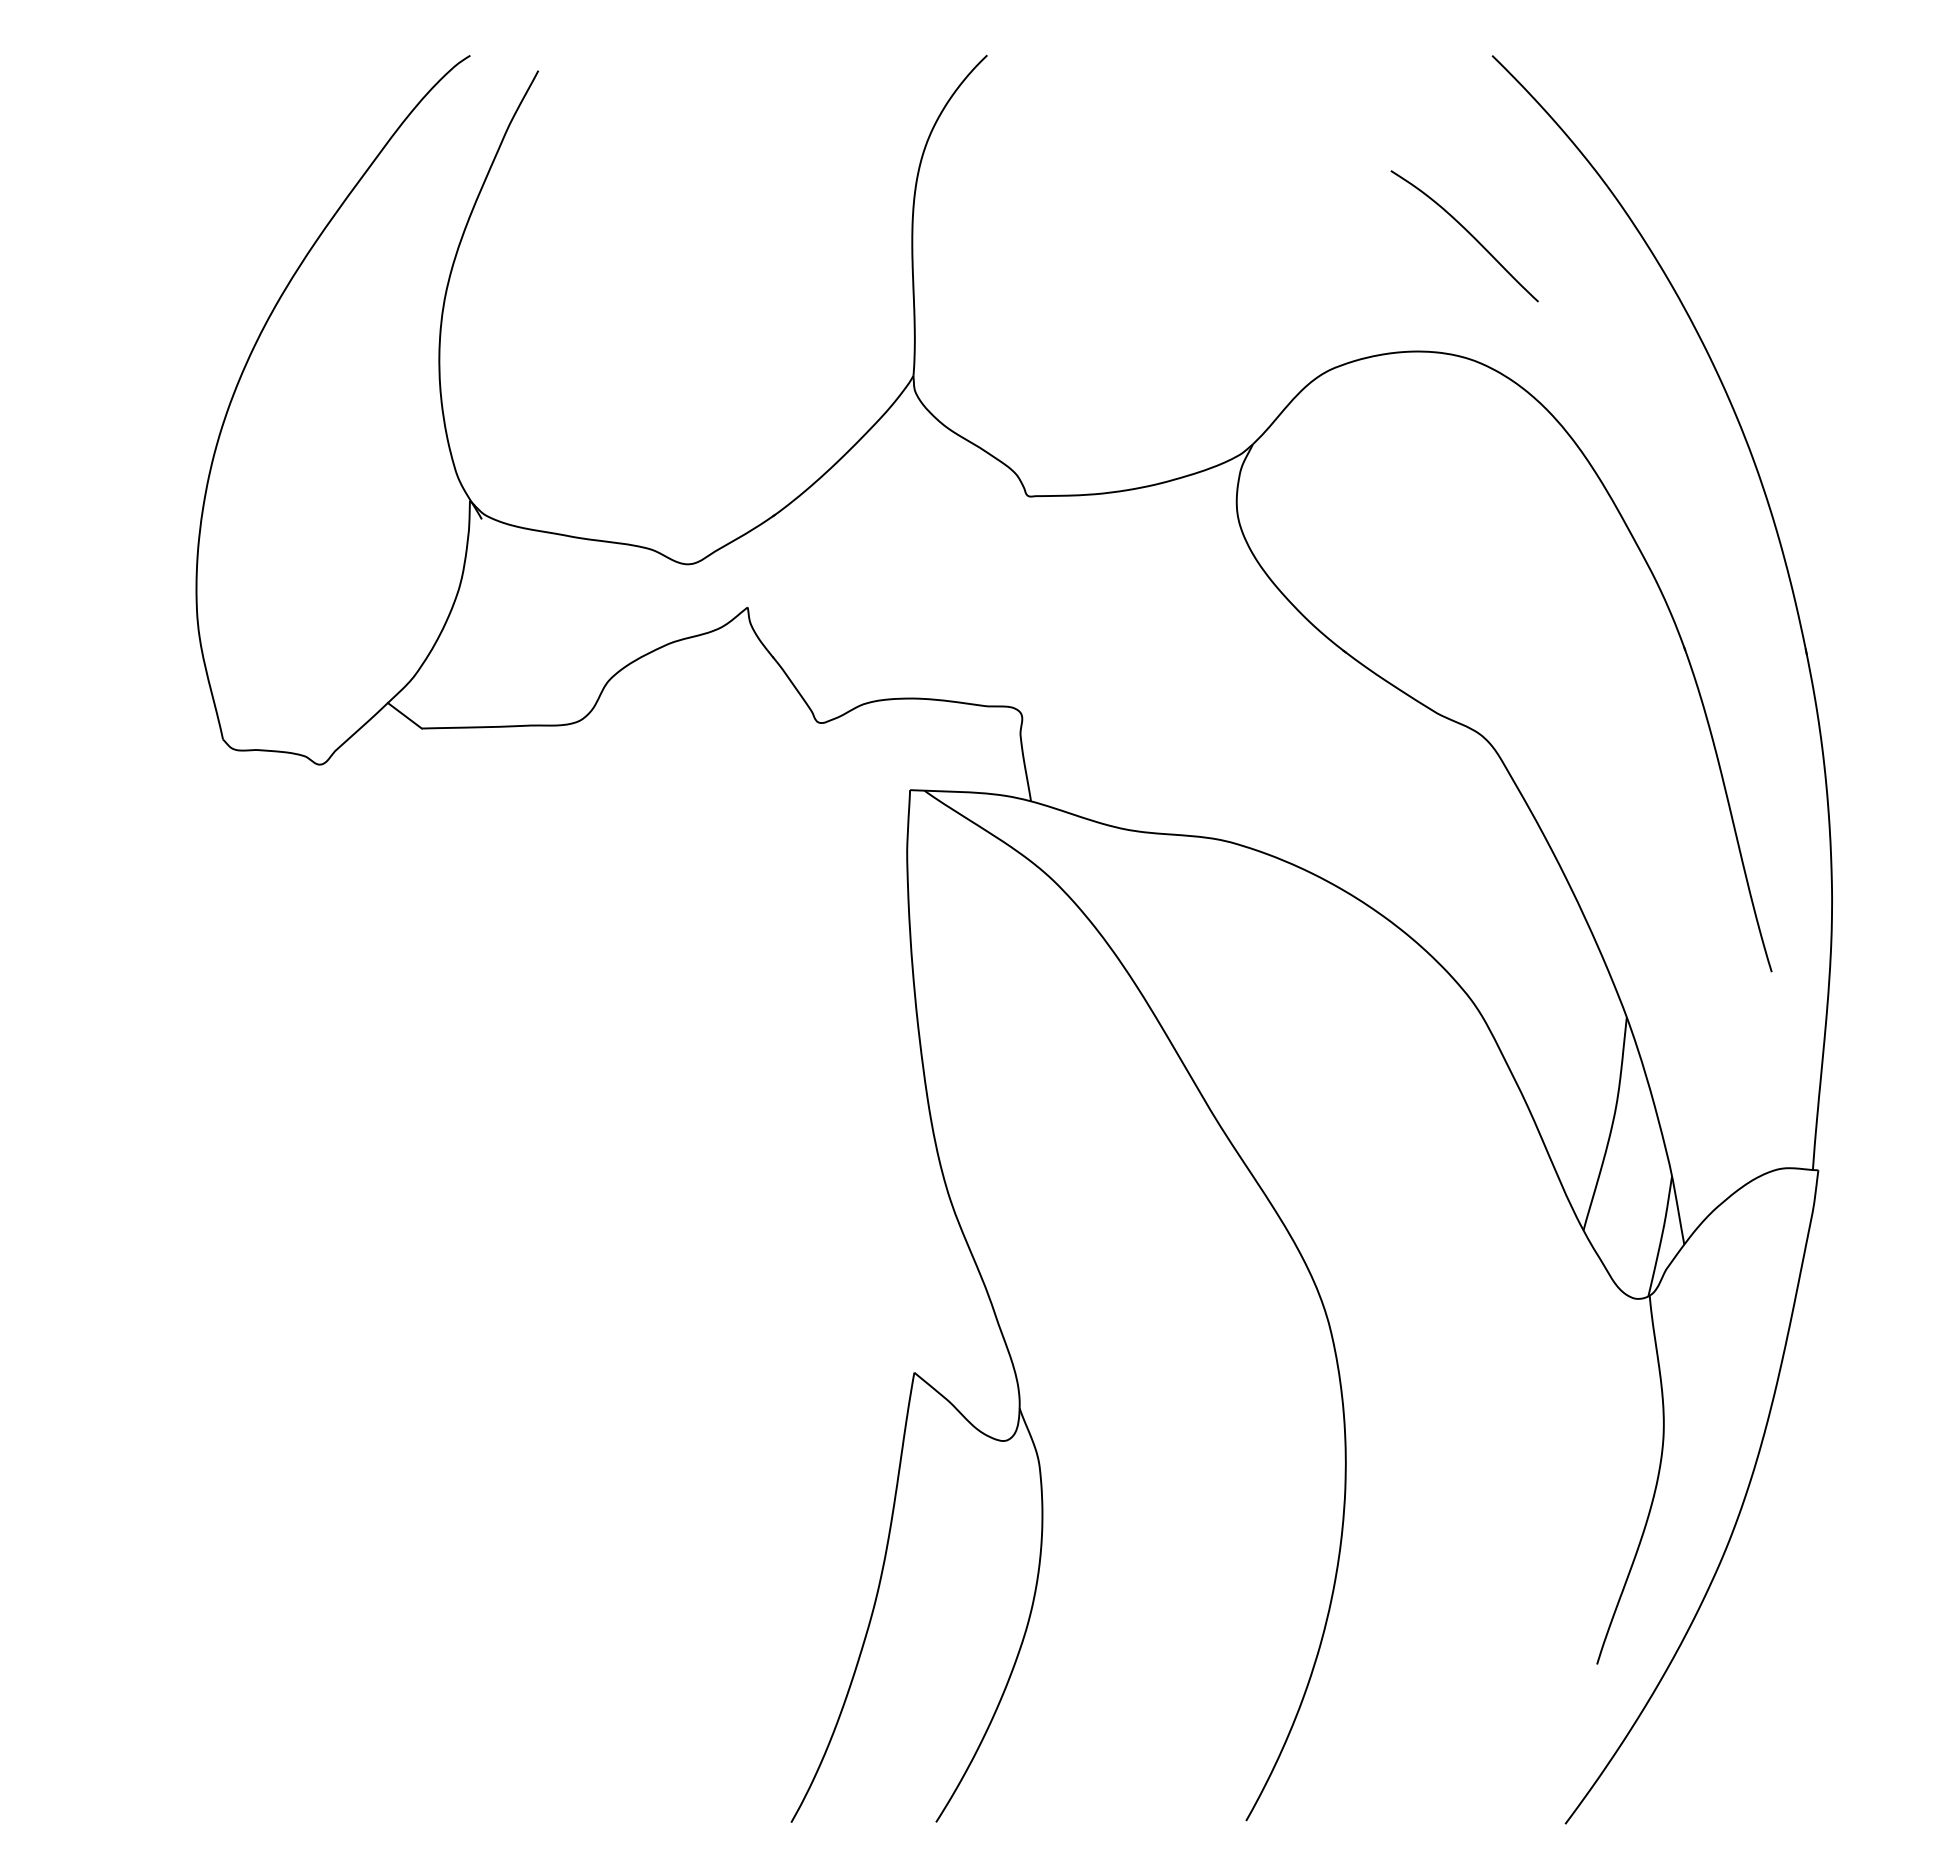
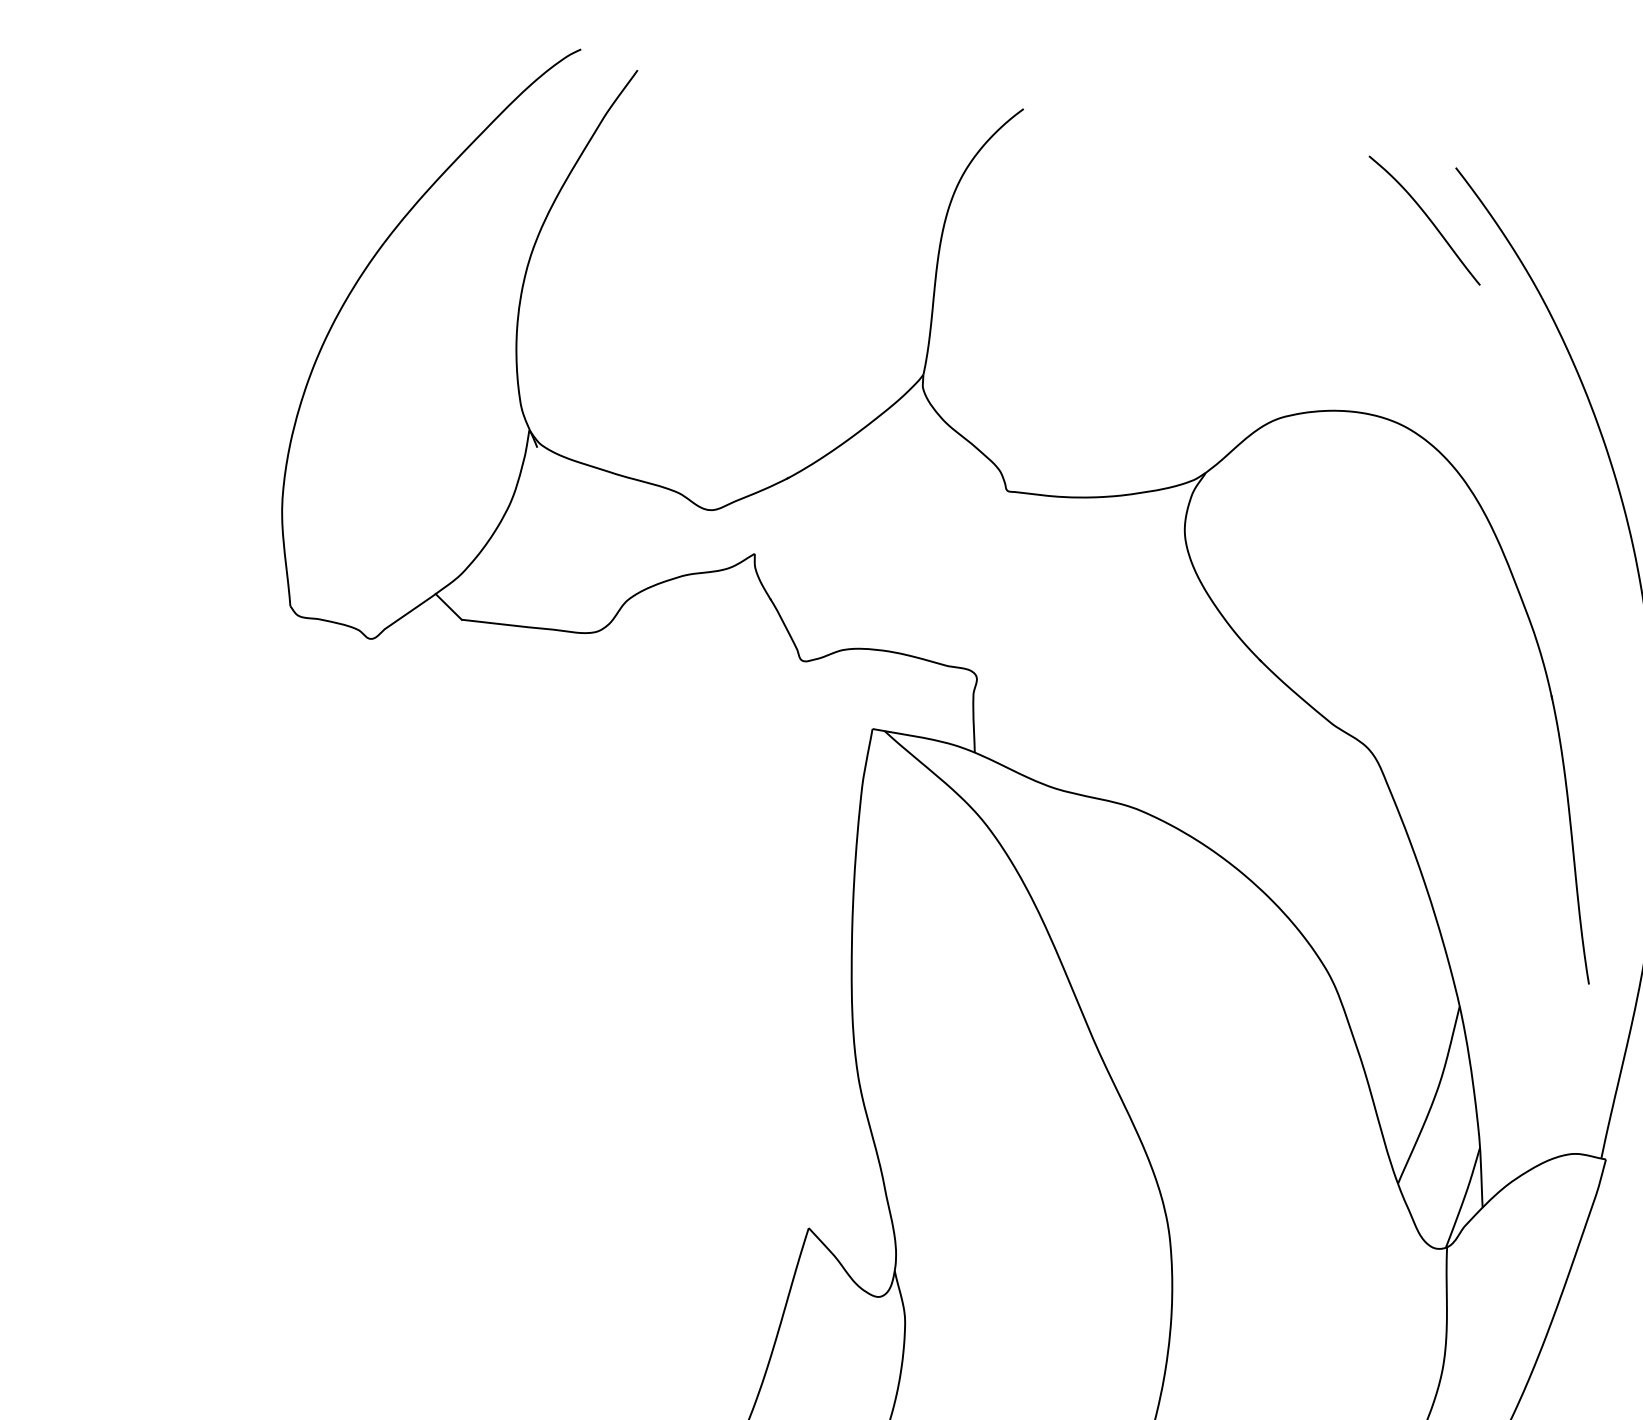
curve: (1467, 232) -> (1427, 217), moved

